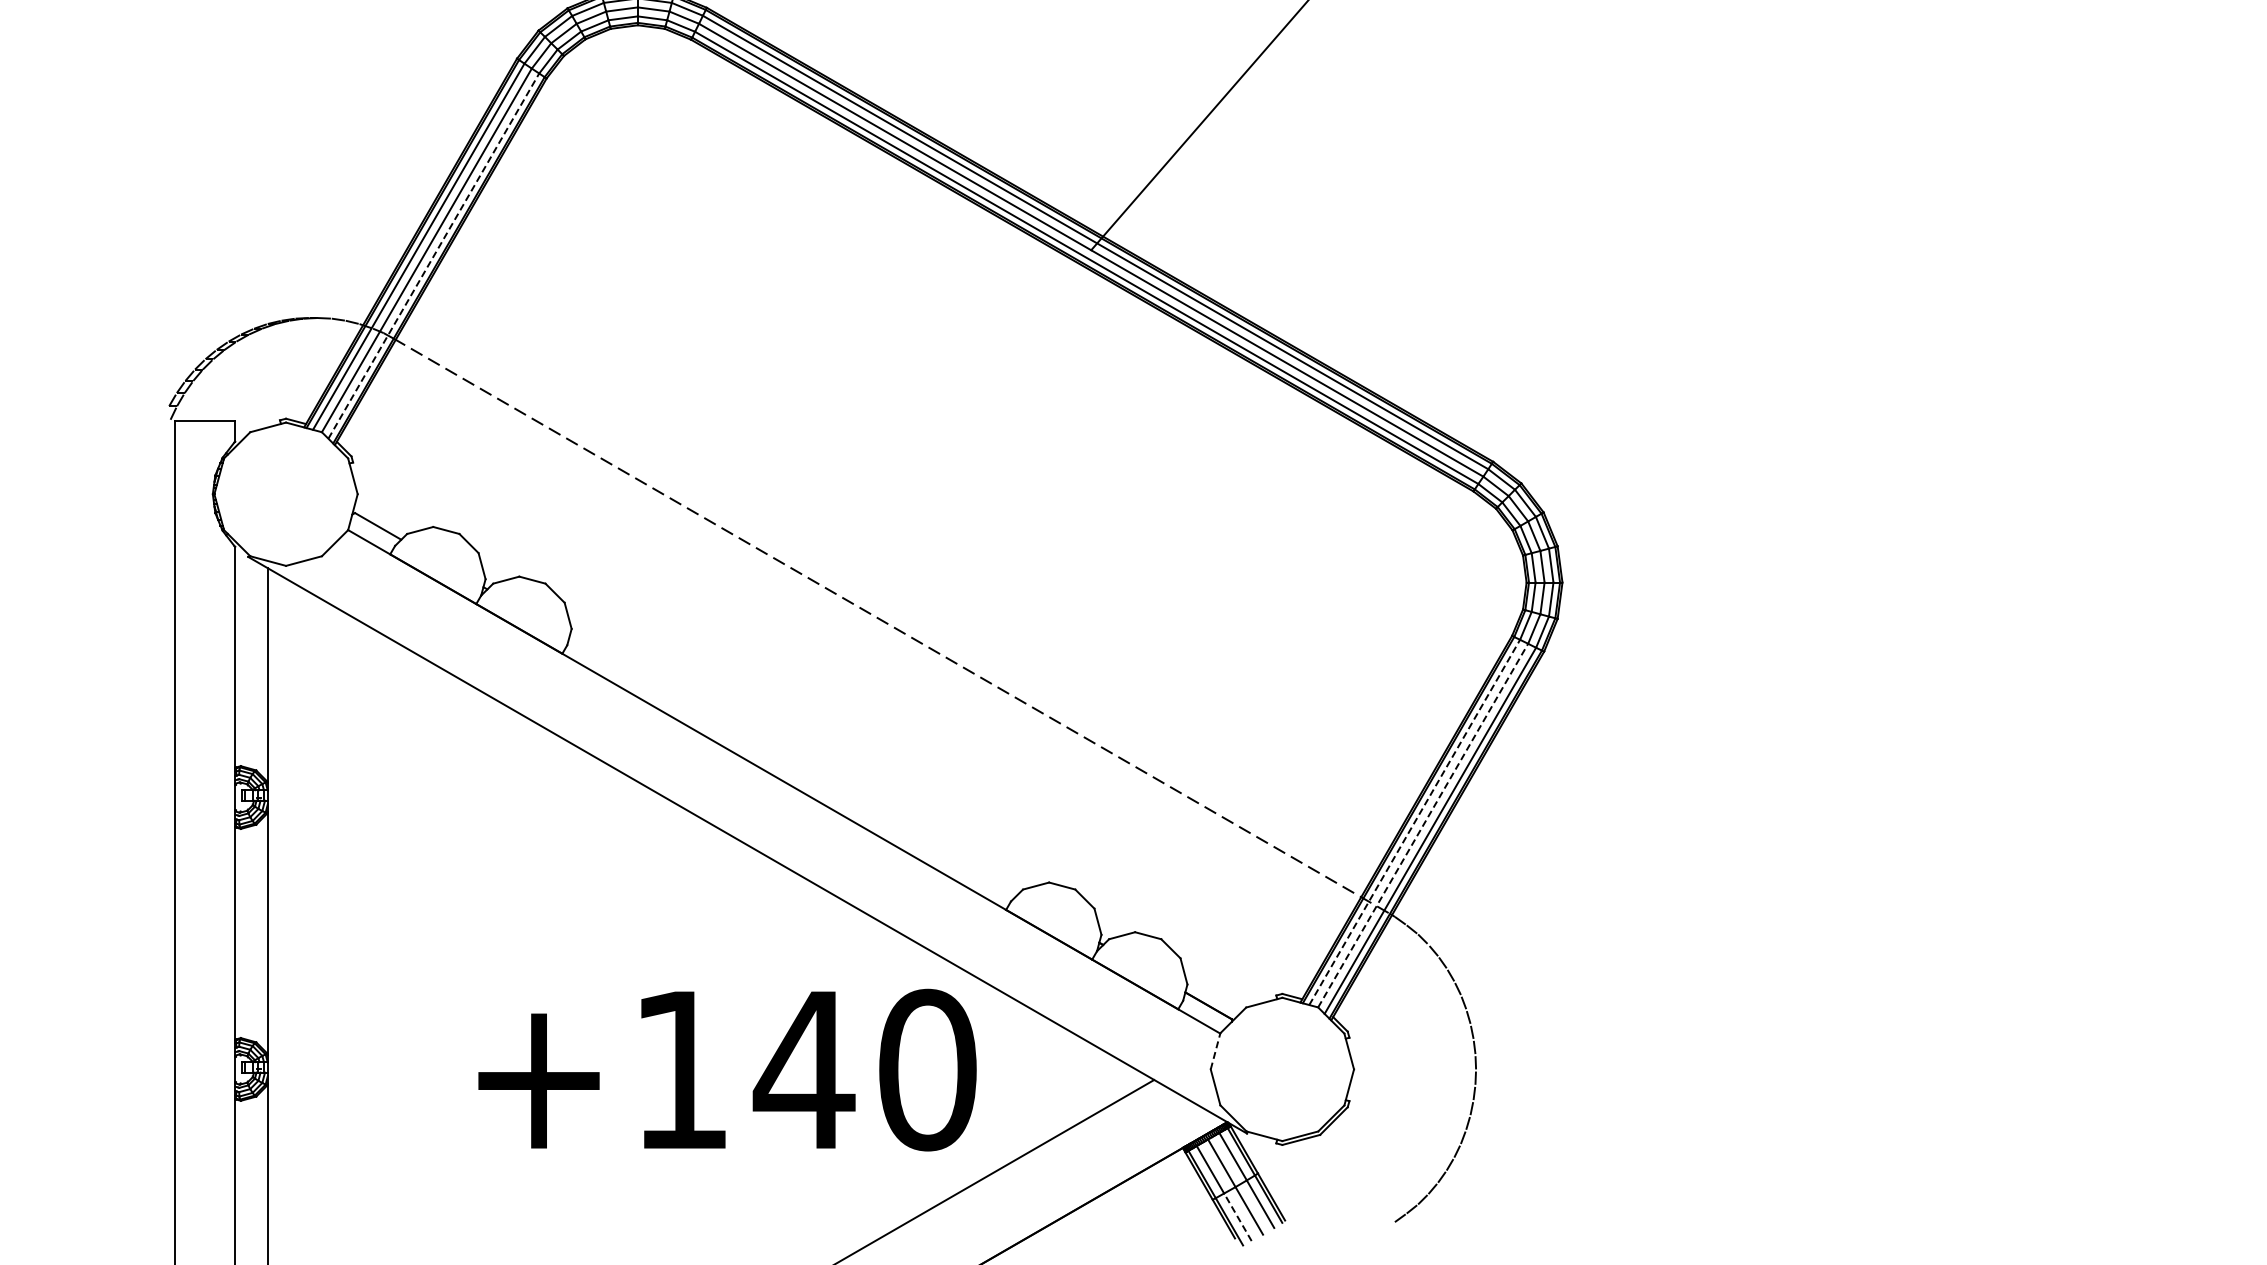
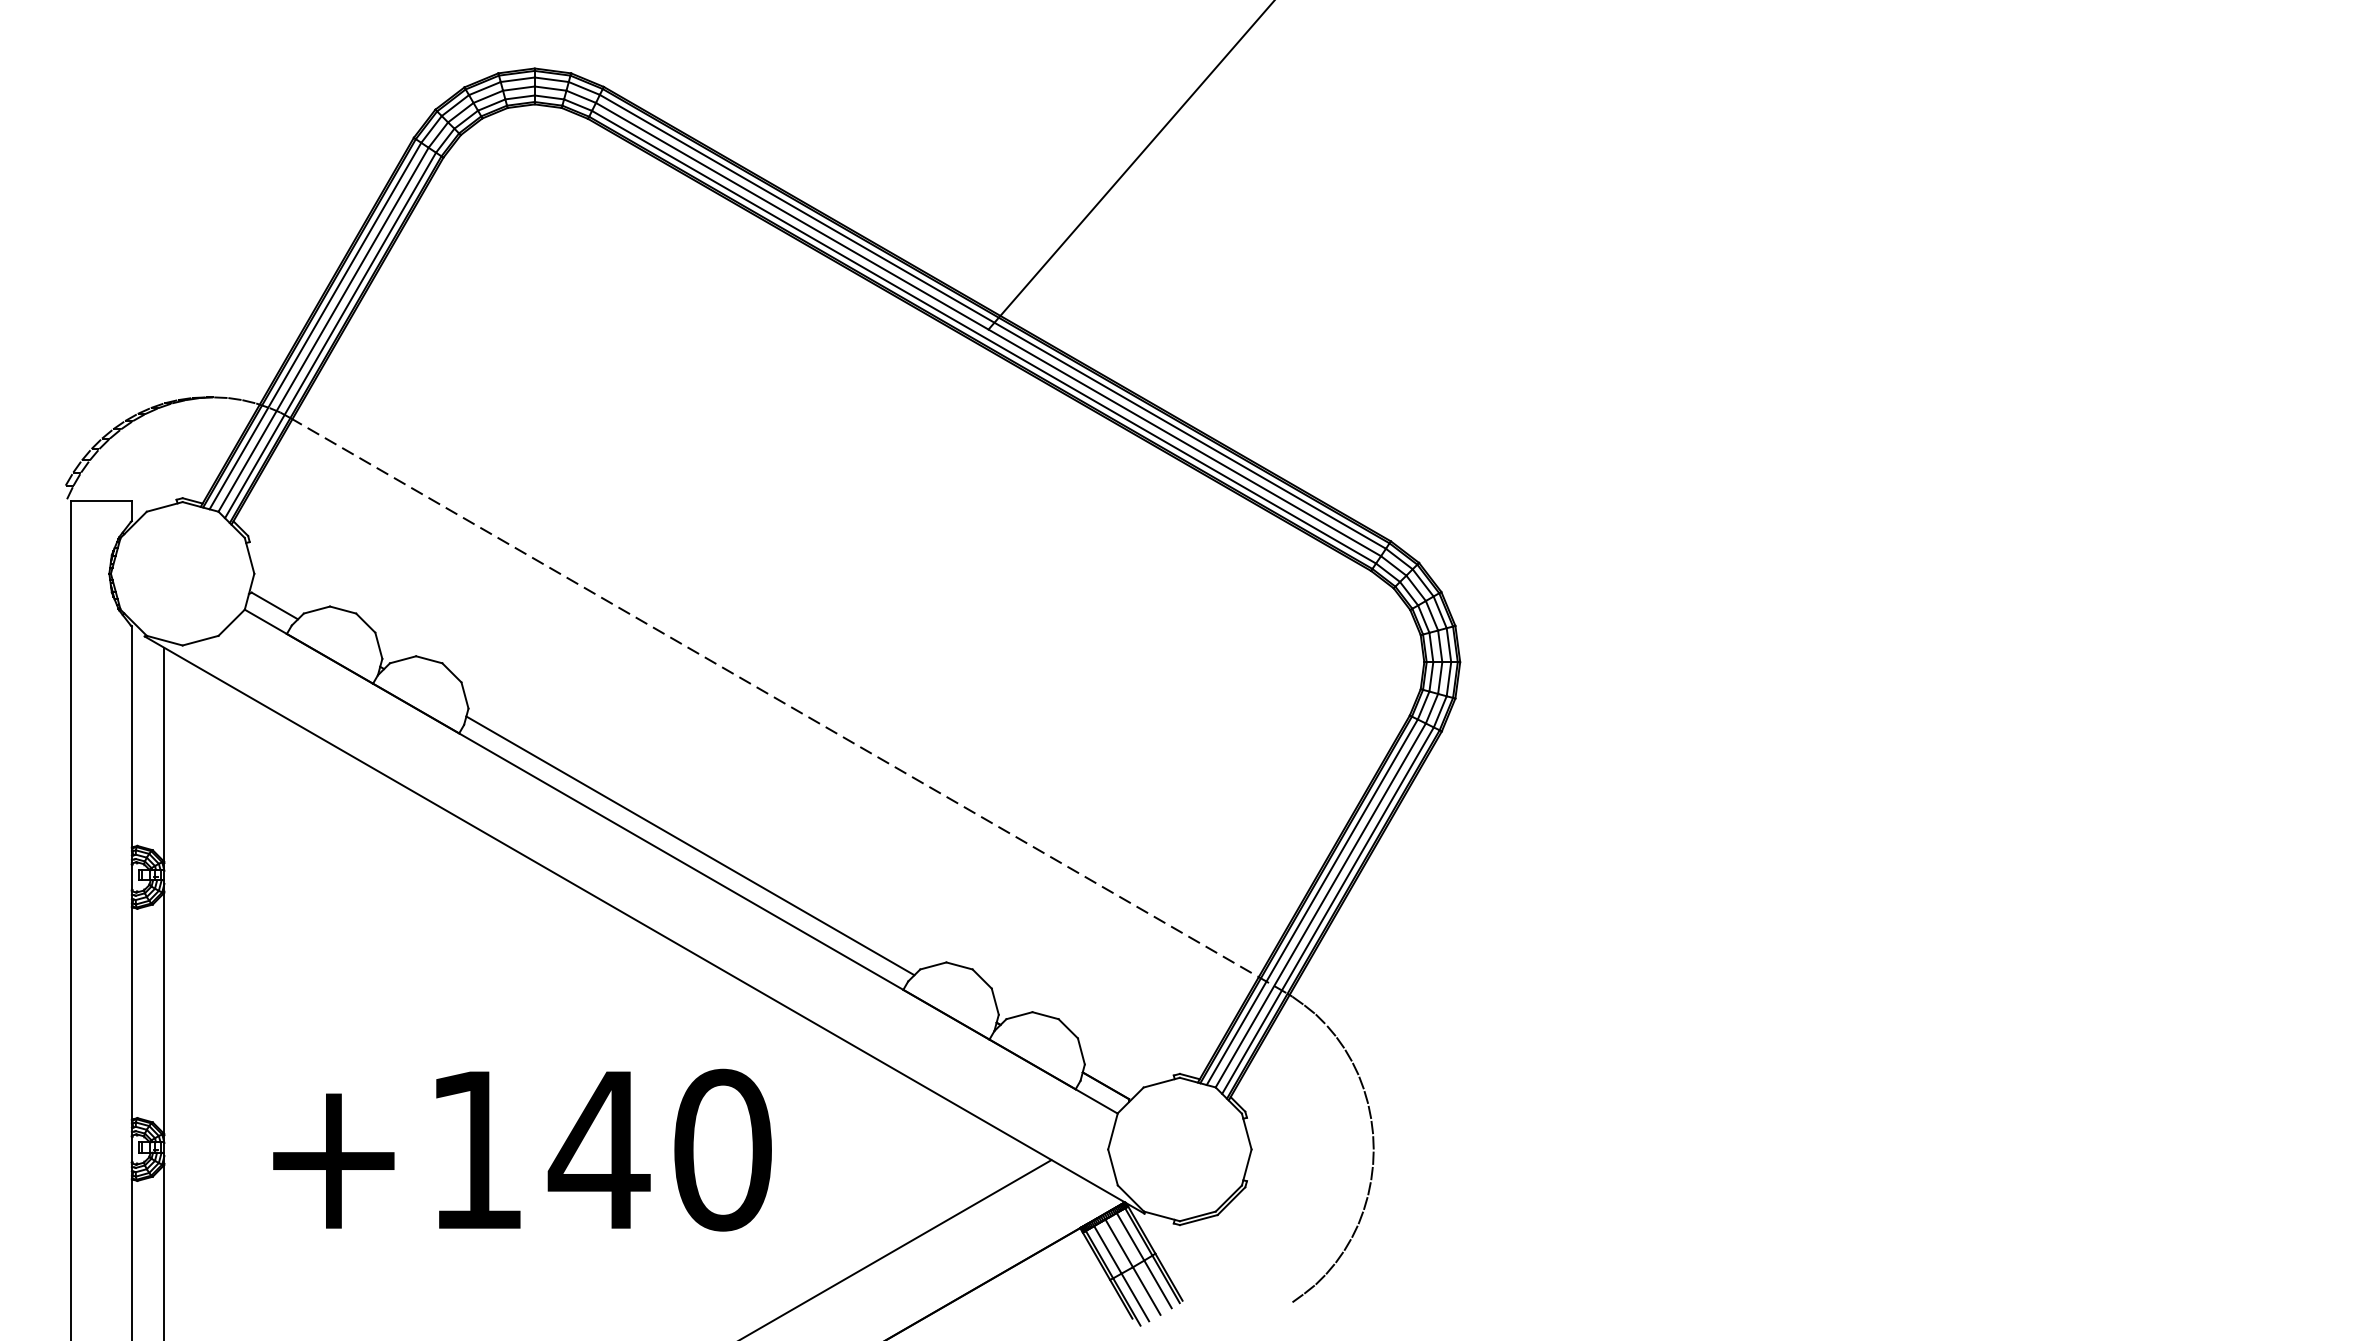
line: (433, 256) -> (330, 335), dashed -> solid
line: (793, 765) -> (690, 845), added
line: (1414, 821) -> (1312, 901), dashed -> solid
line: (1423, 825) -> (1321, 905), dashed -> solid
line: (1216, 1051) -> (1113, 1131), dashed -> solid
text: (727, 1069) -> (522, 1149), moved
line: (1238, 1217) -> (1135, 1297), dashed -> solid

